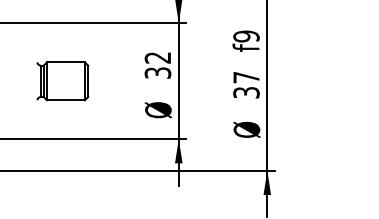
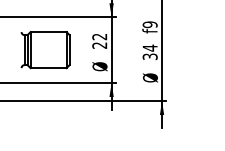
text: (157, 72) -> (99, 45), 32 -> 22
text: (245, 76) -> (149, 47), 37 -> 34
part: (62, 81) -> (45, 50), size x1.67

